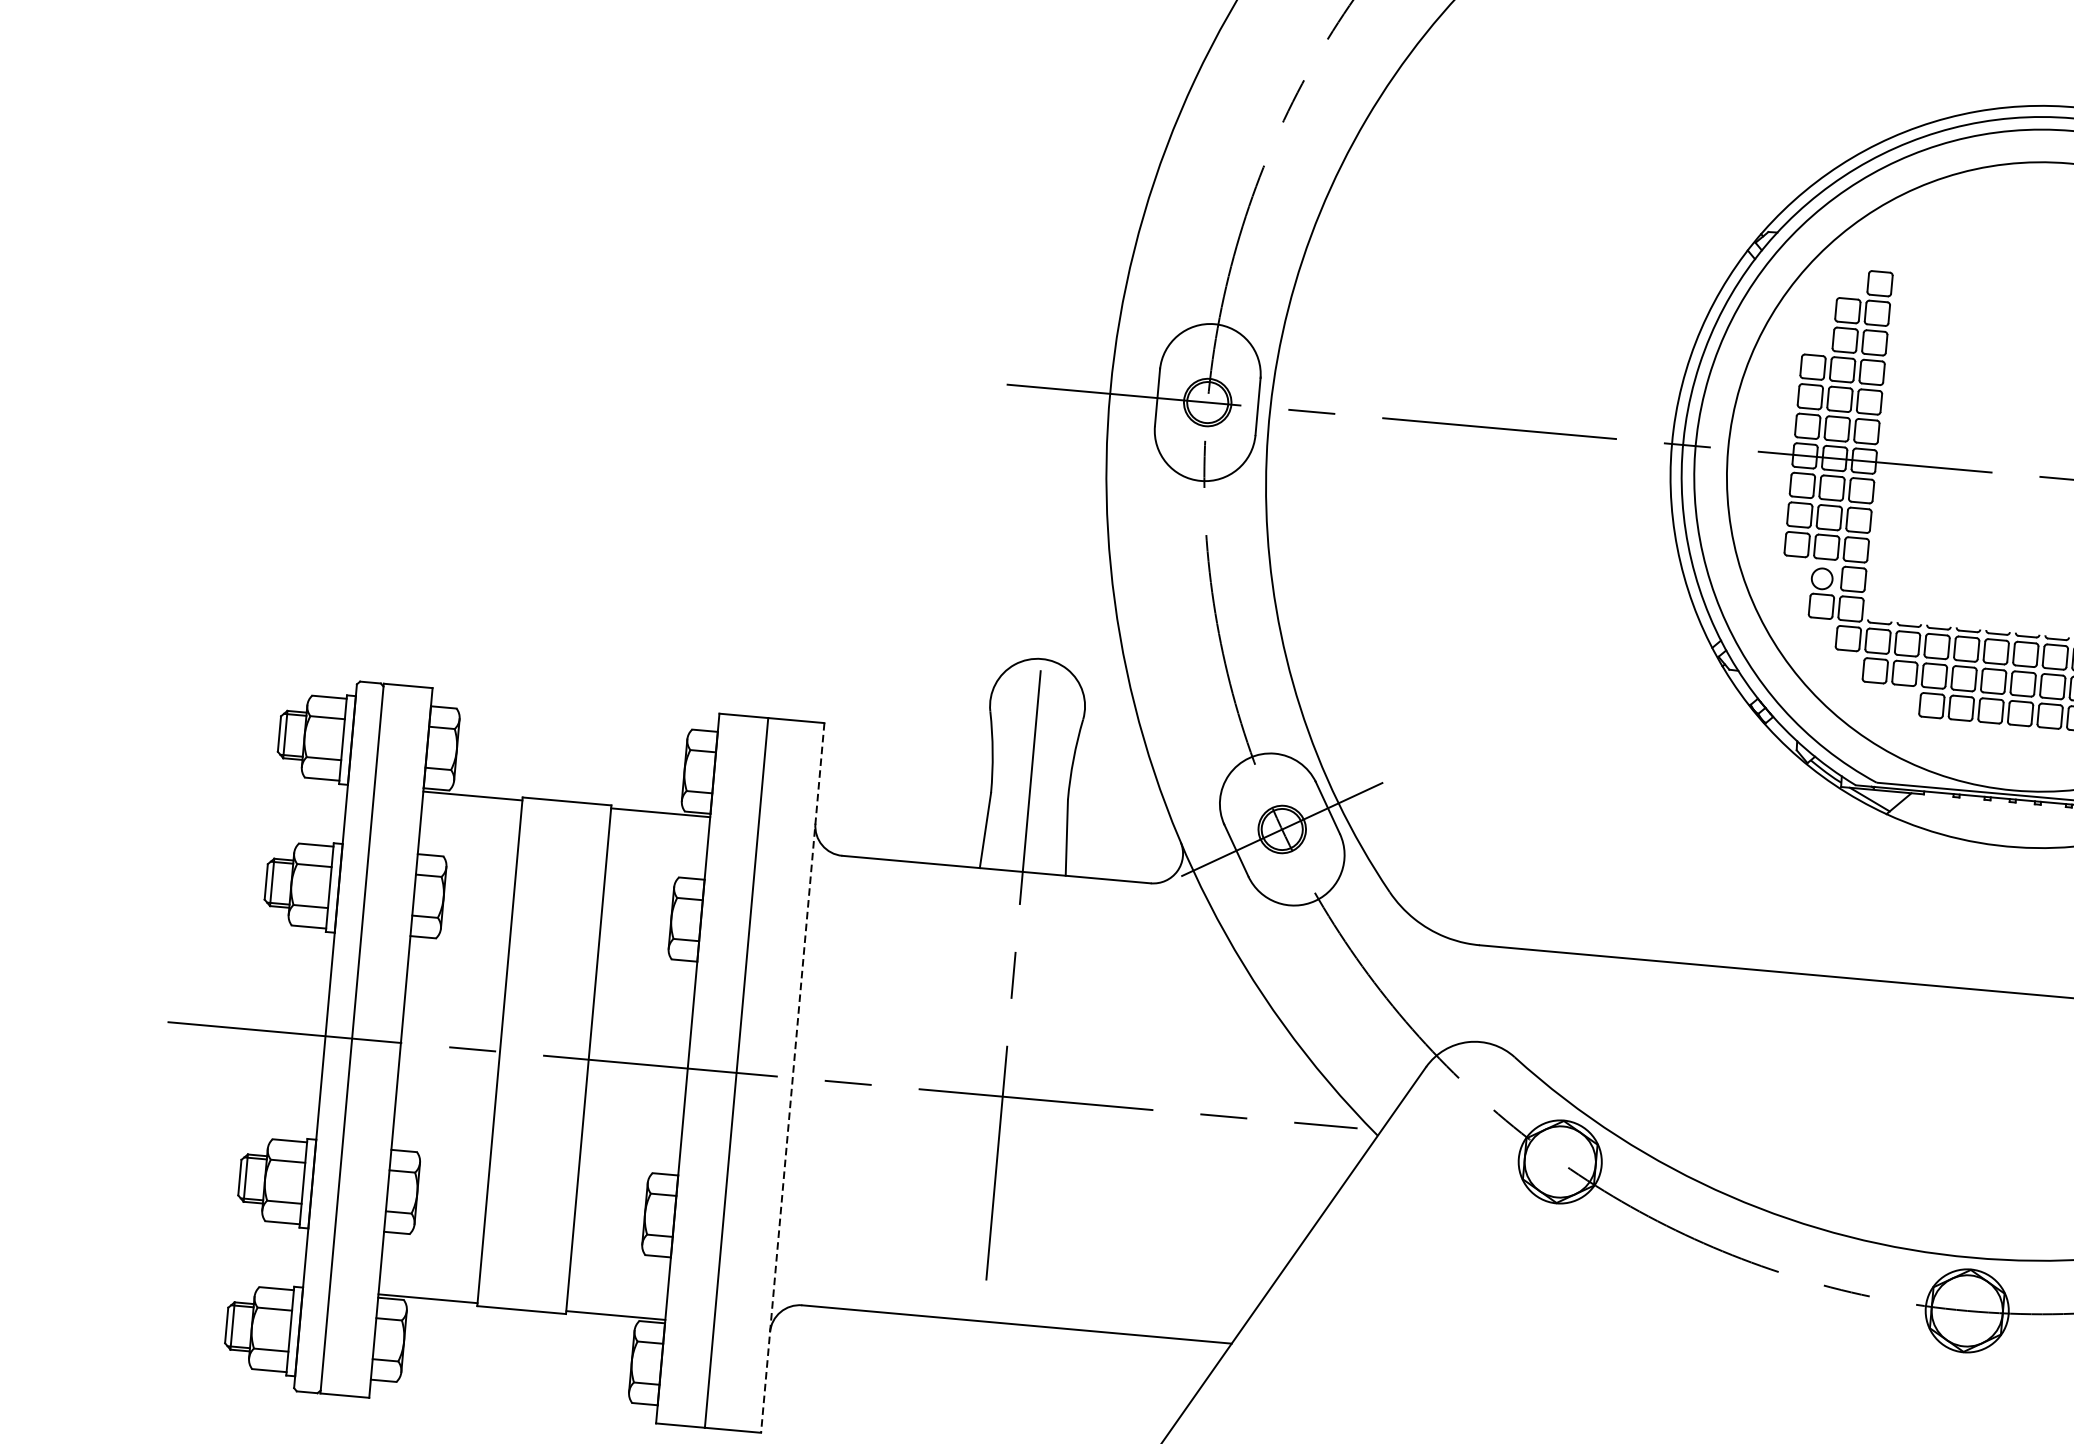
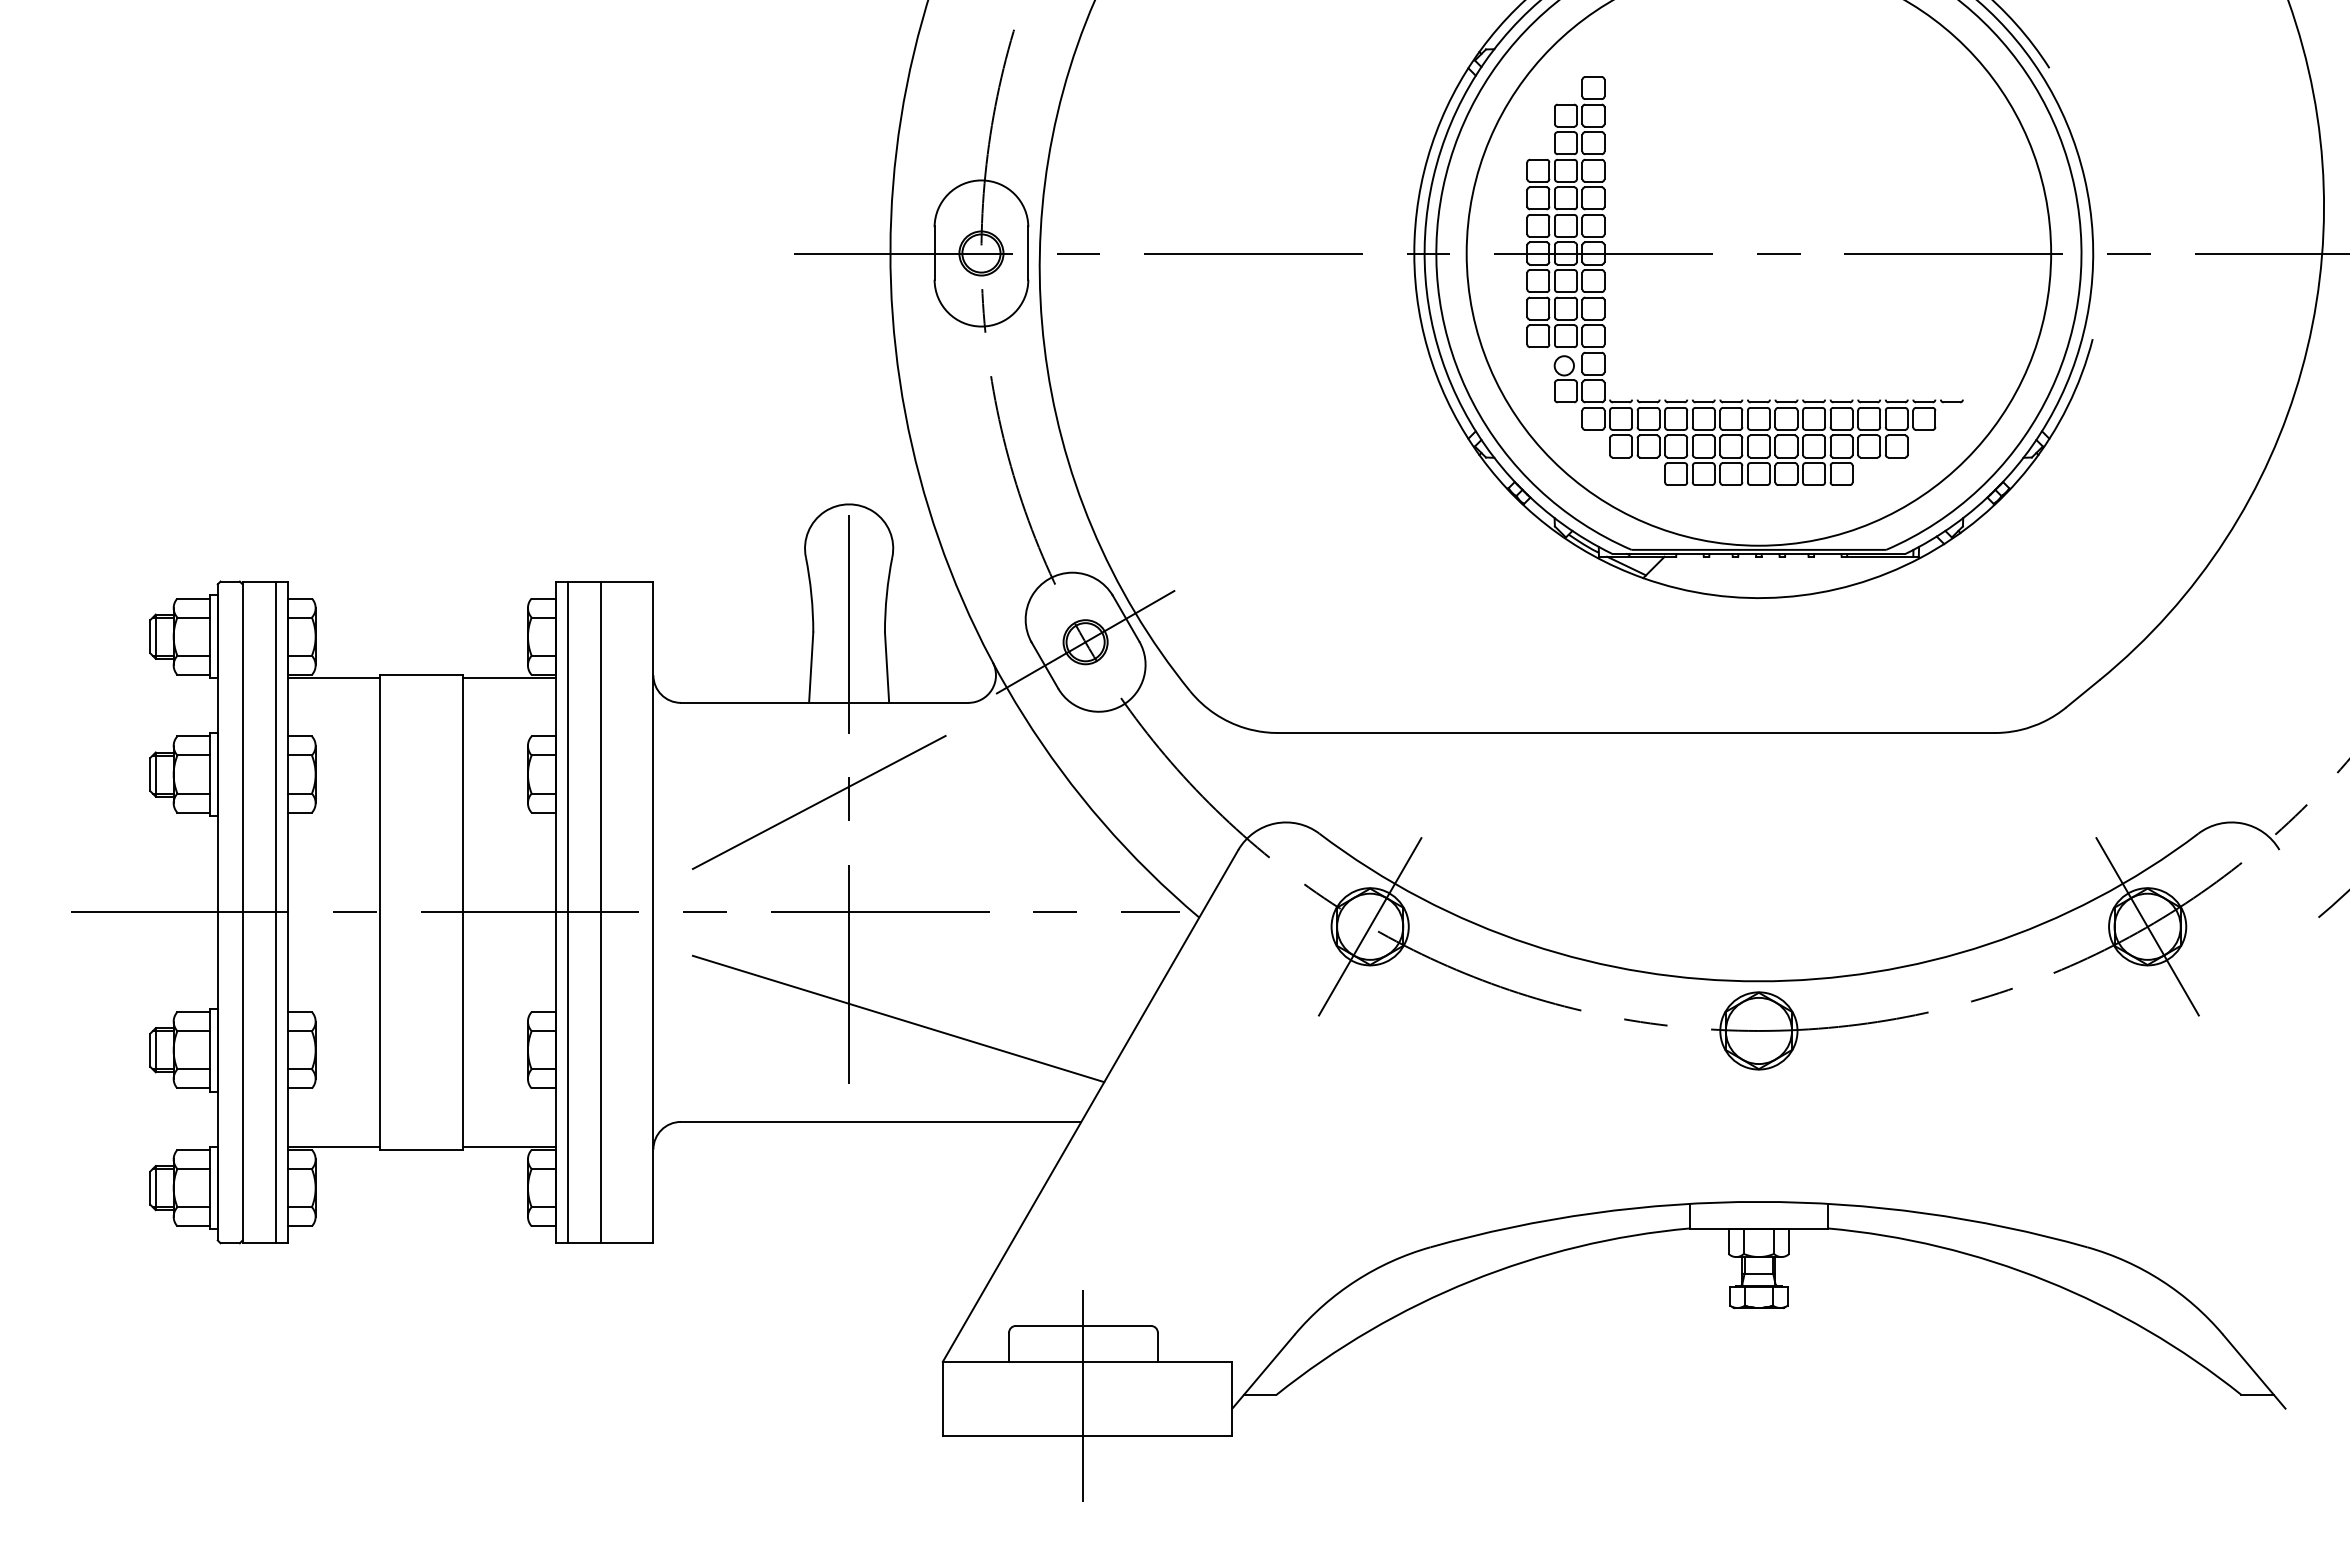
line: (980, 974) -> (818, 801), added
line: (387, 1041) -> (275, 912), added
line: (700, 1069) -> (567, 912), added
line: (792, 1078) -> (653, 912), dashed -> solid
line: (1559, 1161) -> (1369, 926), added
line: (1045, 1215) -> (898, 1018), added

